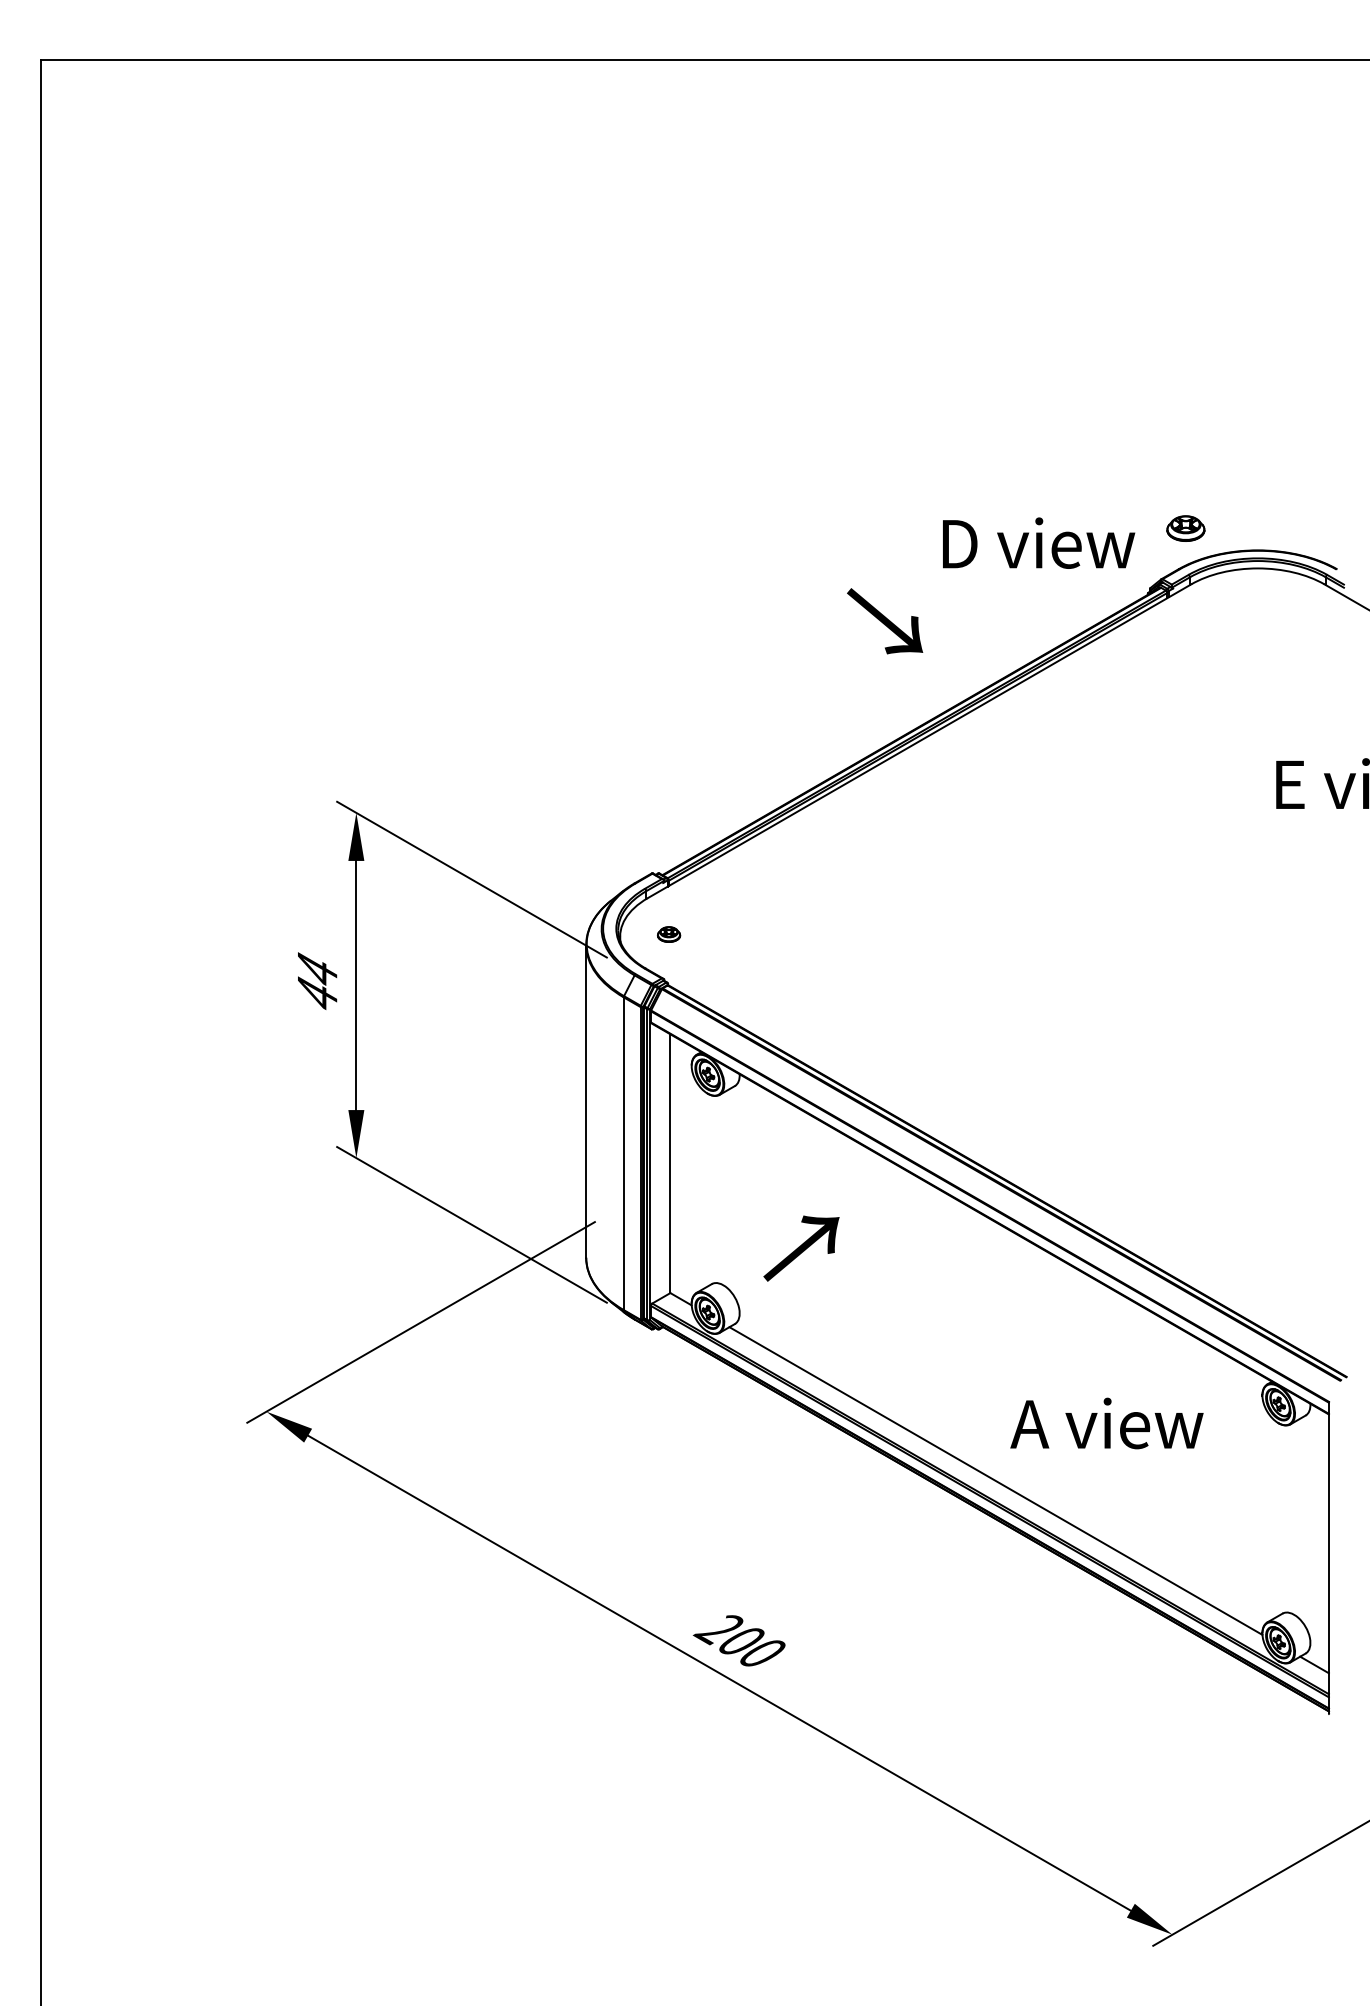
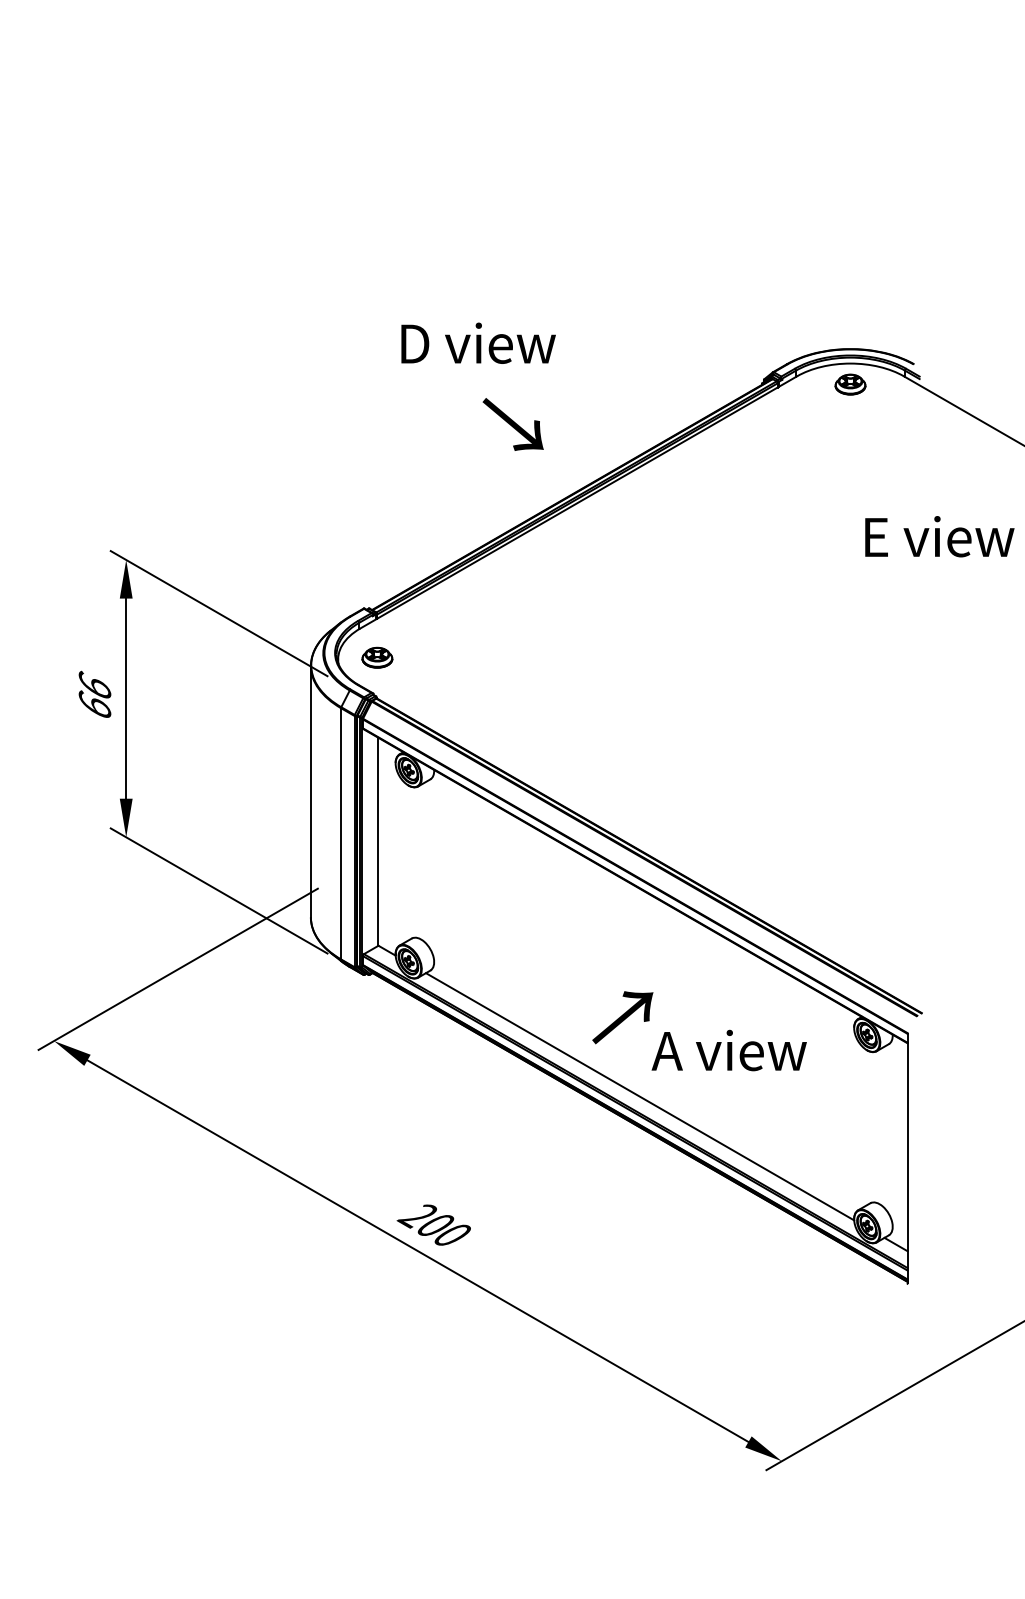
part: (1185, 528) -> (850, 384), moved
text: (1039, 542) -> (479, 342), moved
text: (885, 621) -> (513, 424), moved
part: (668, 934) -> (376, 657), size x1.67
text: (317, 980) -> (95, 694), 44 -> 66
text: (801, 1248) -> (622, 1017), moved

